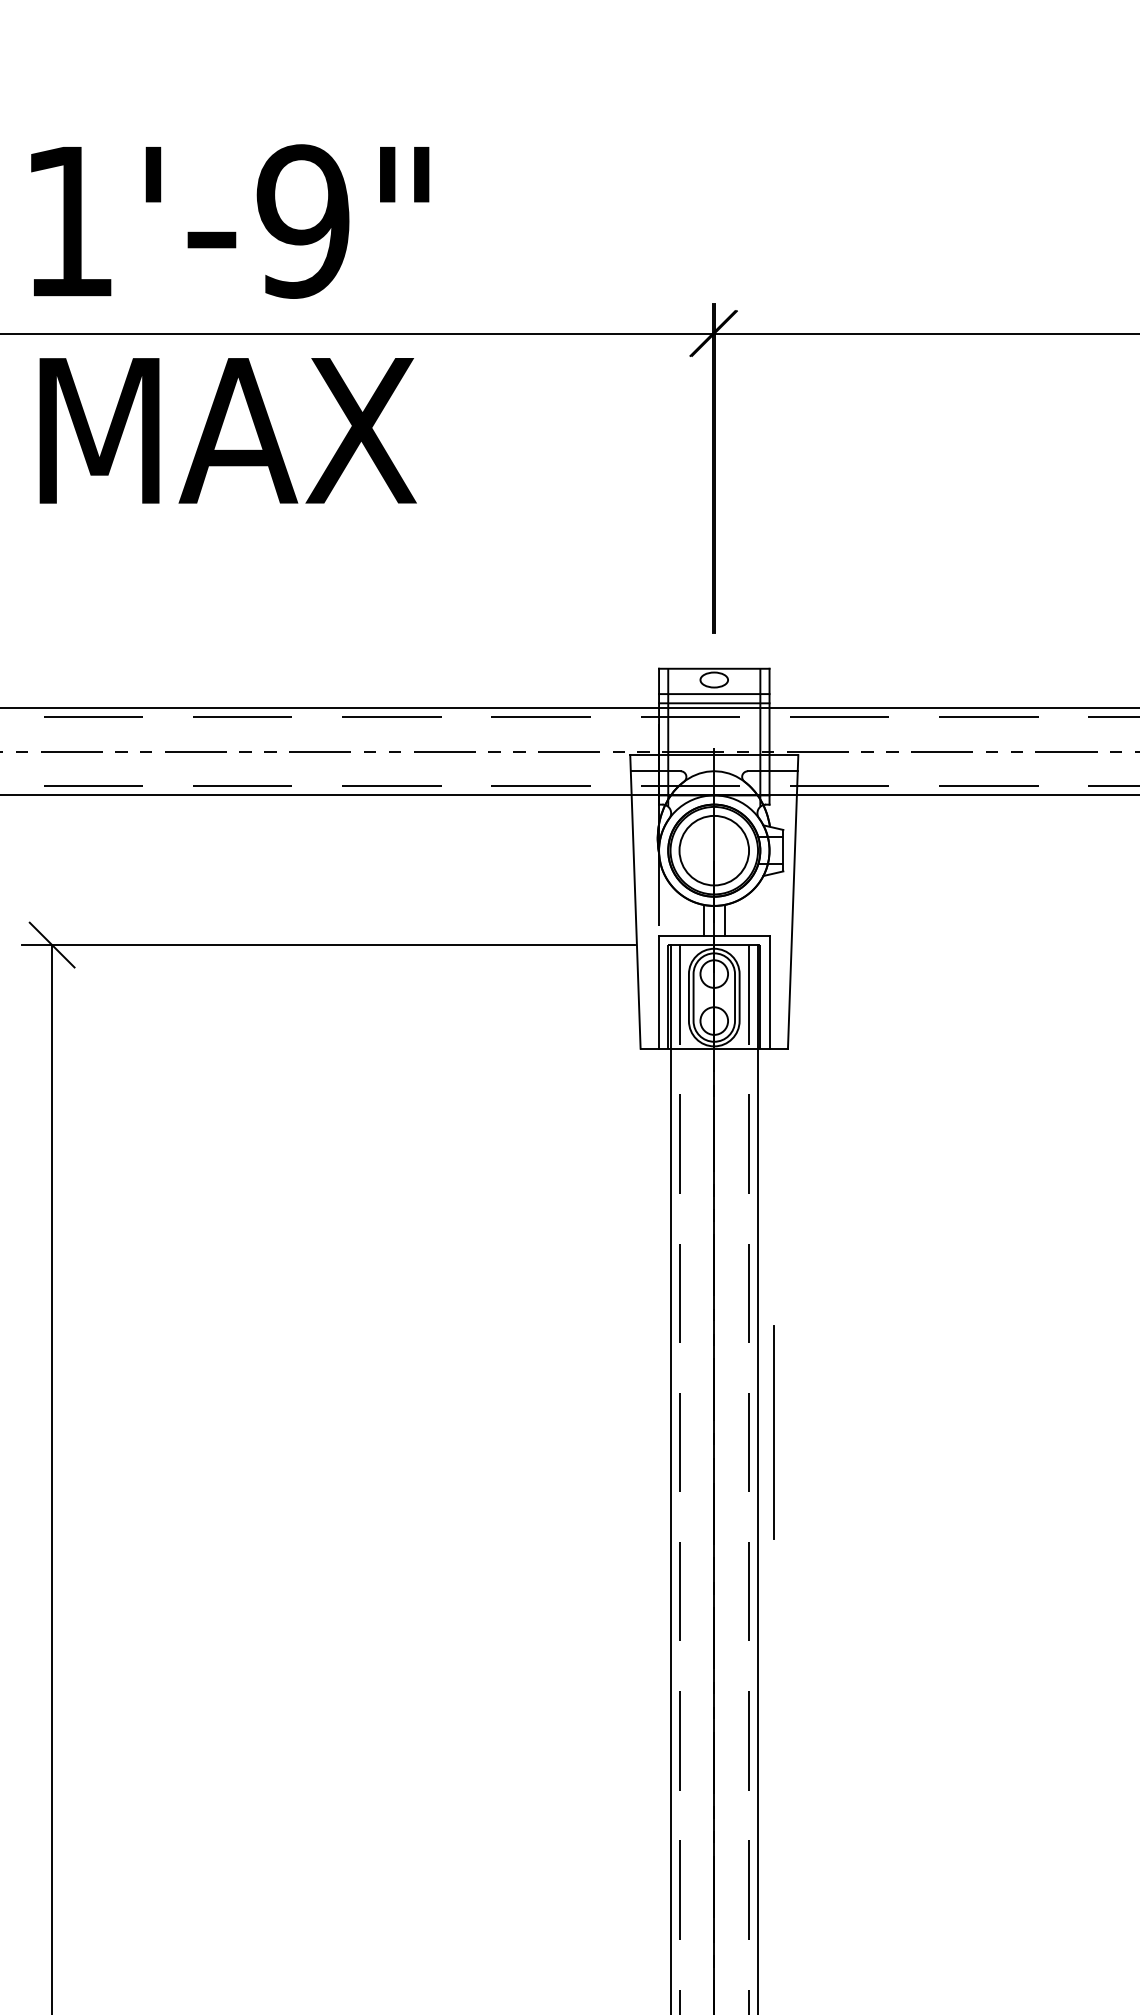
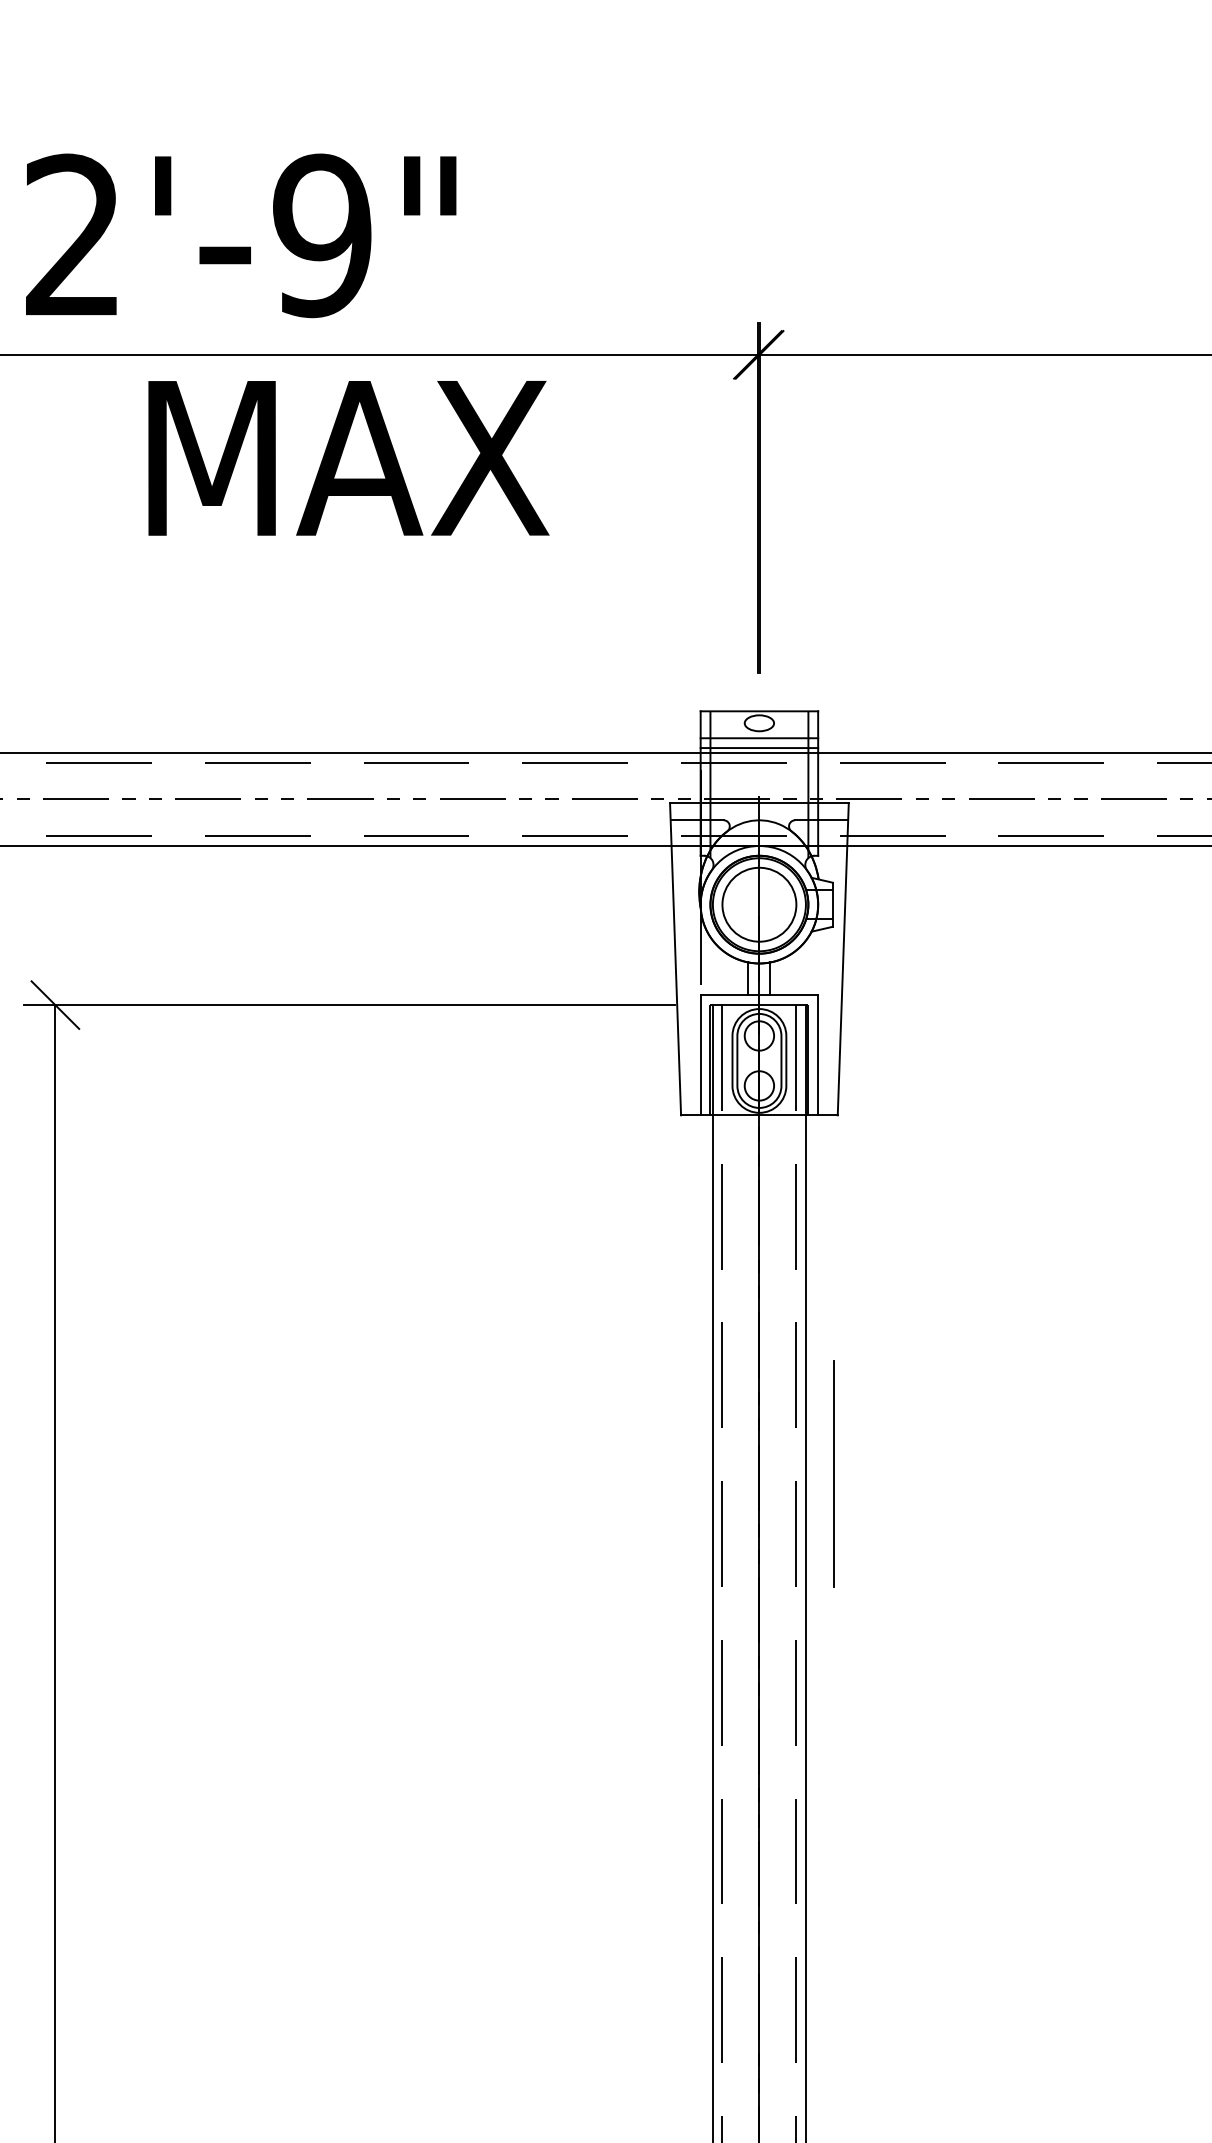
text: (67, 220) -> (71, 234), 1'-9" -> 2'-9"
text: (227, 430) -> (348, 457), moved
line: (773, 1432) -> (833, 1473), moved

